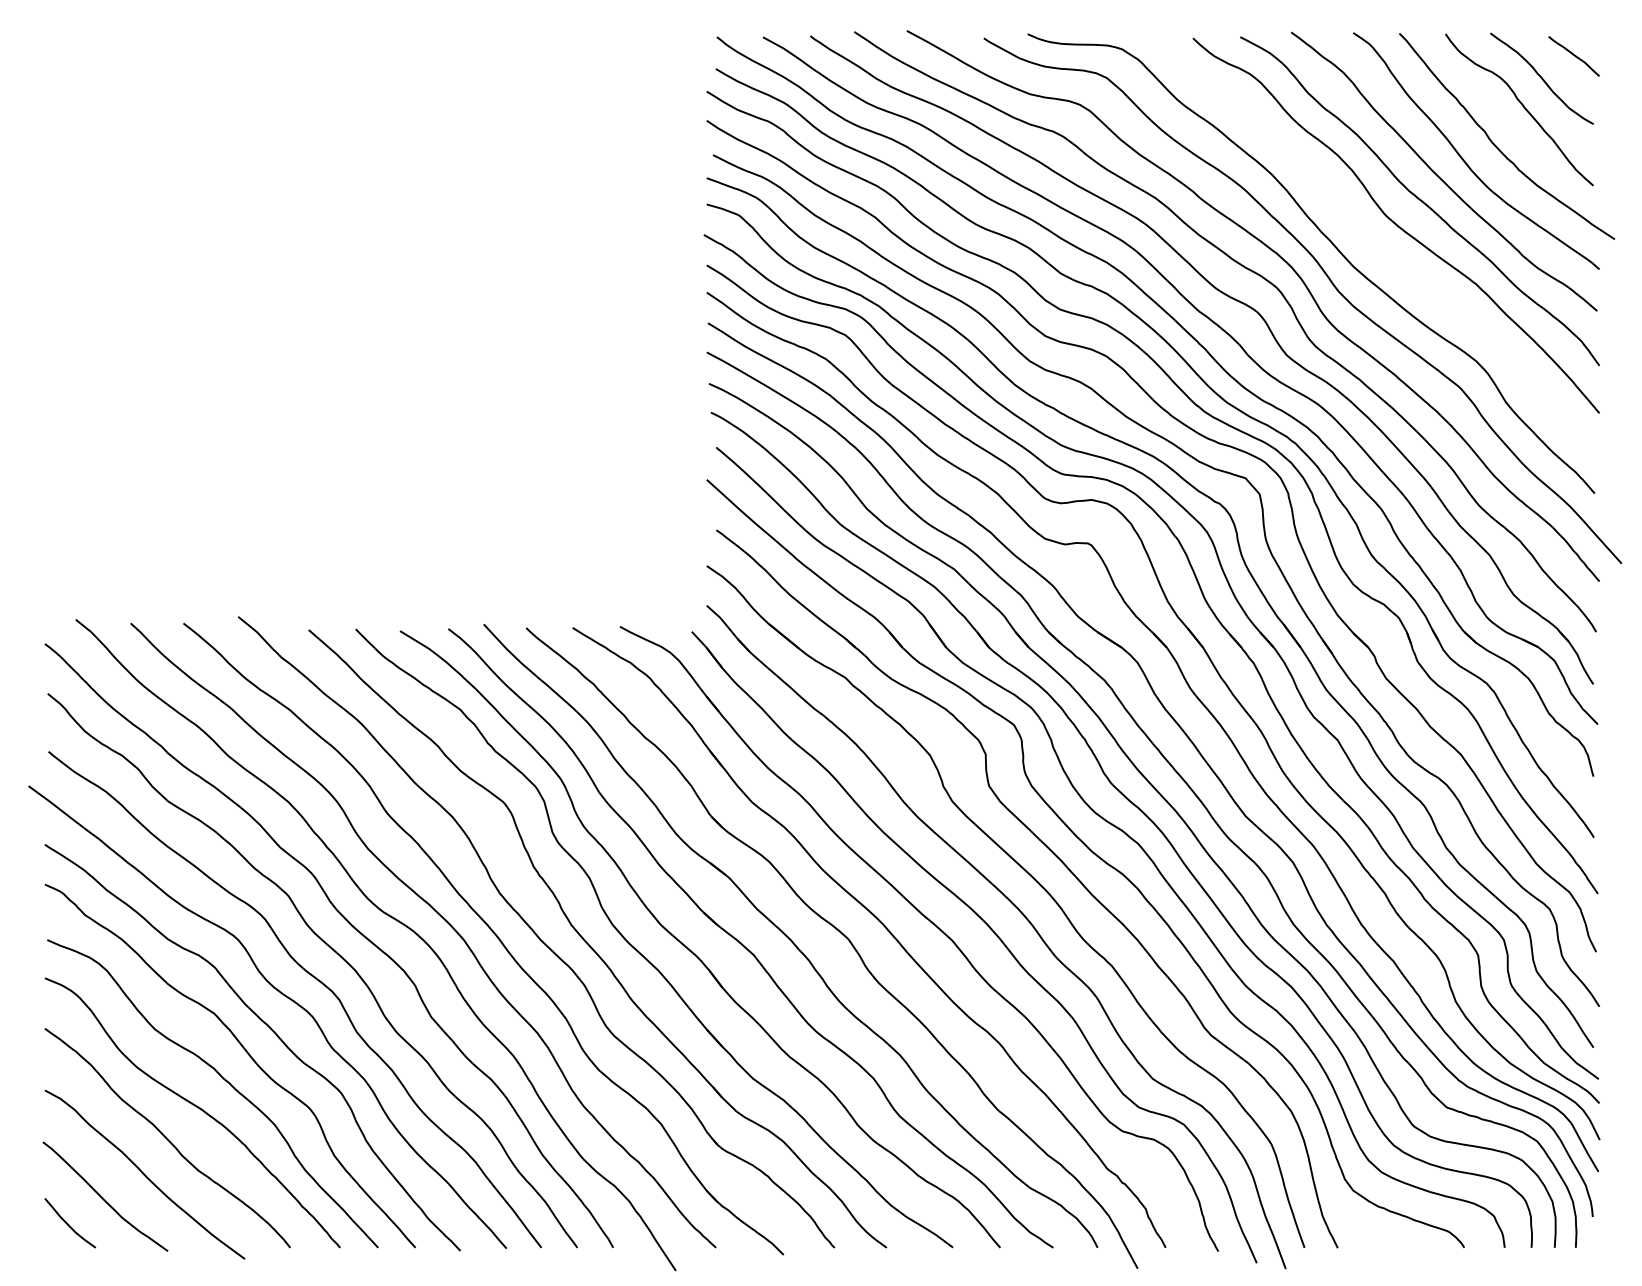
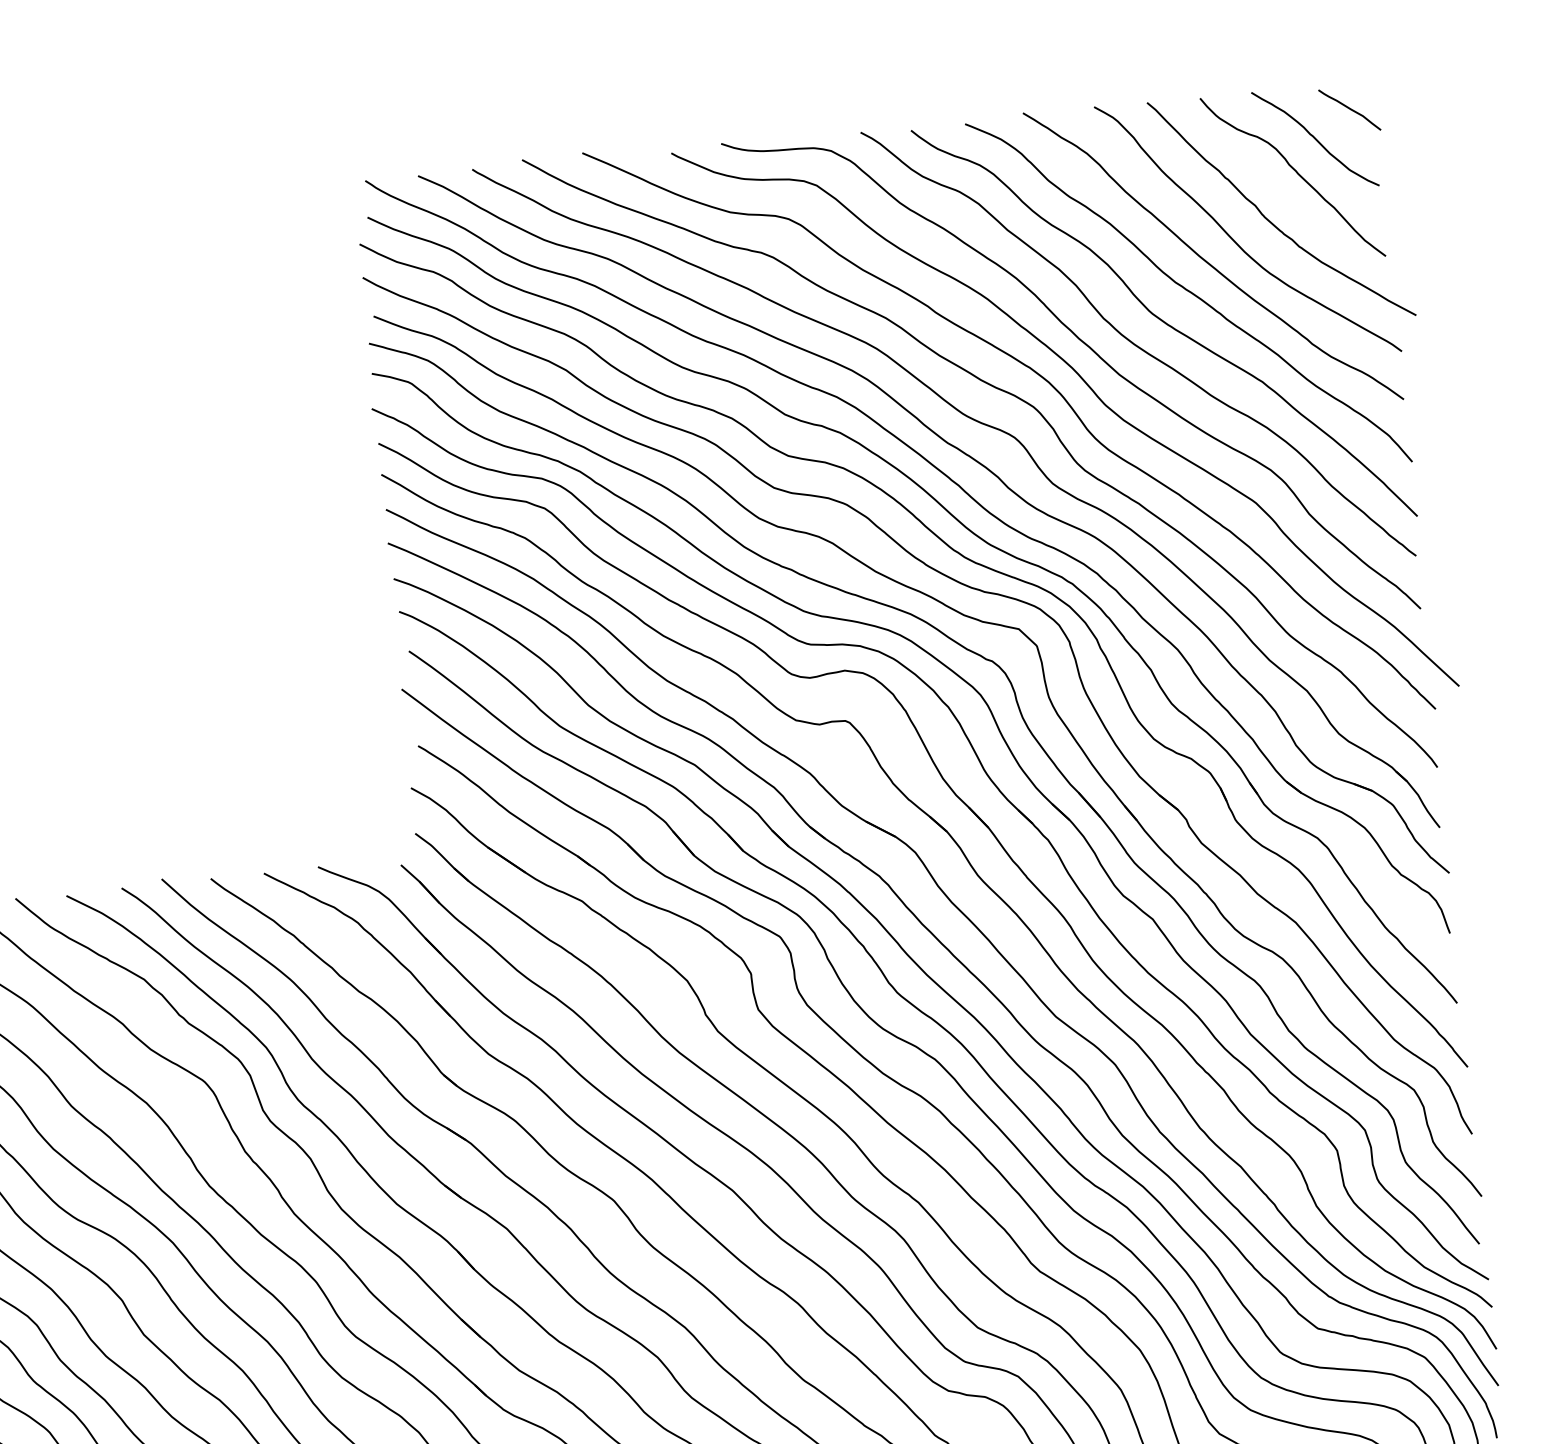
curve: (1371, 242) -> (1137, 345), added

